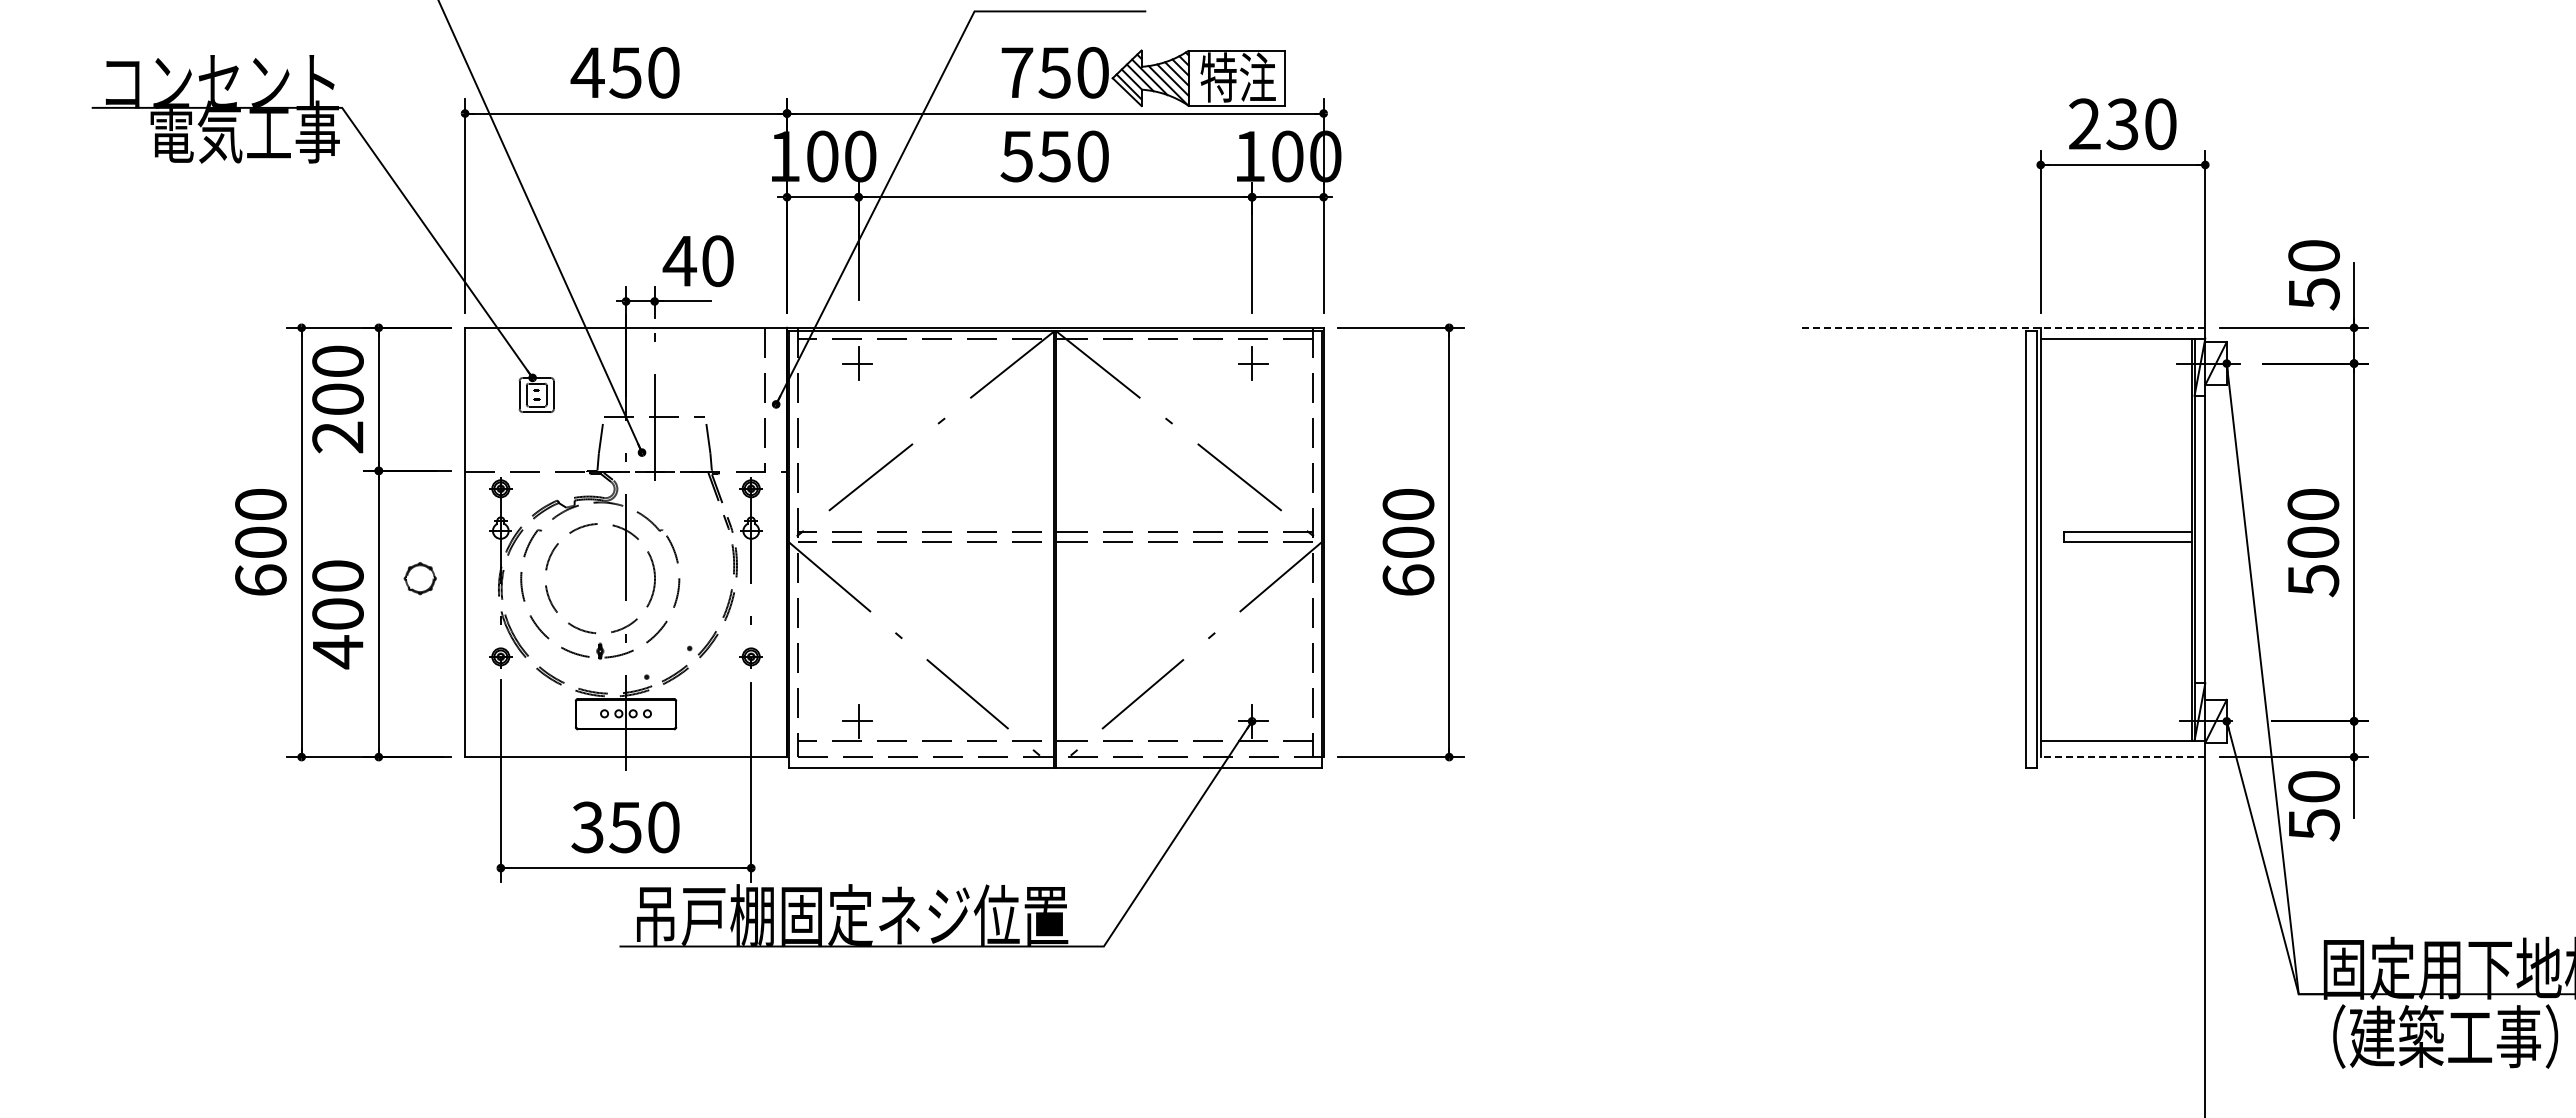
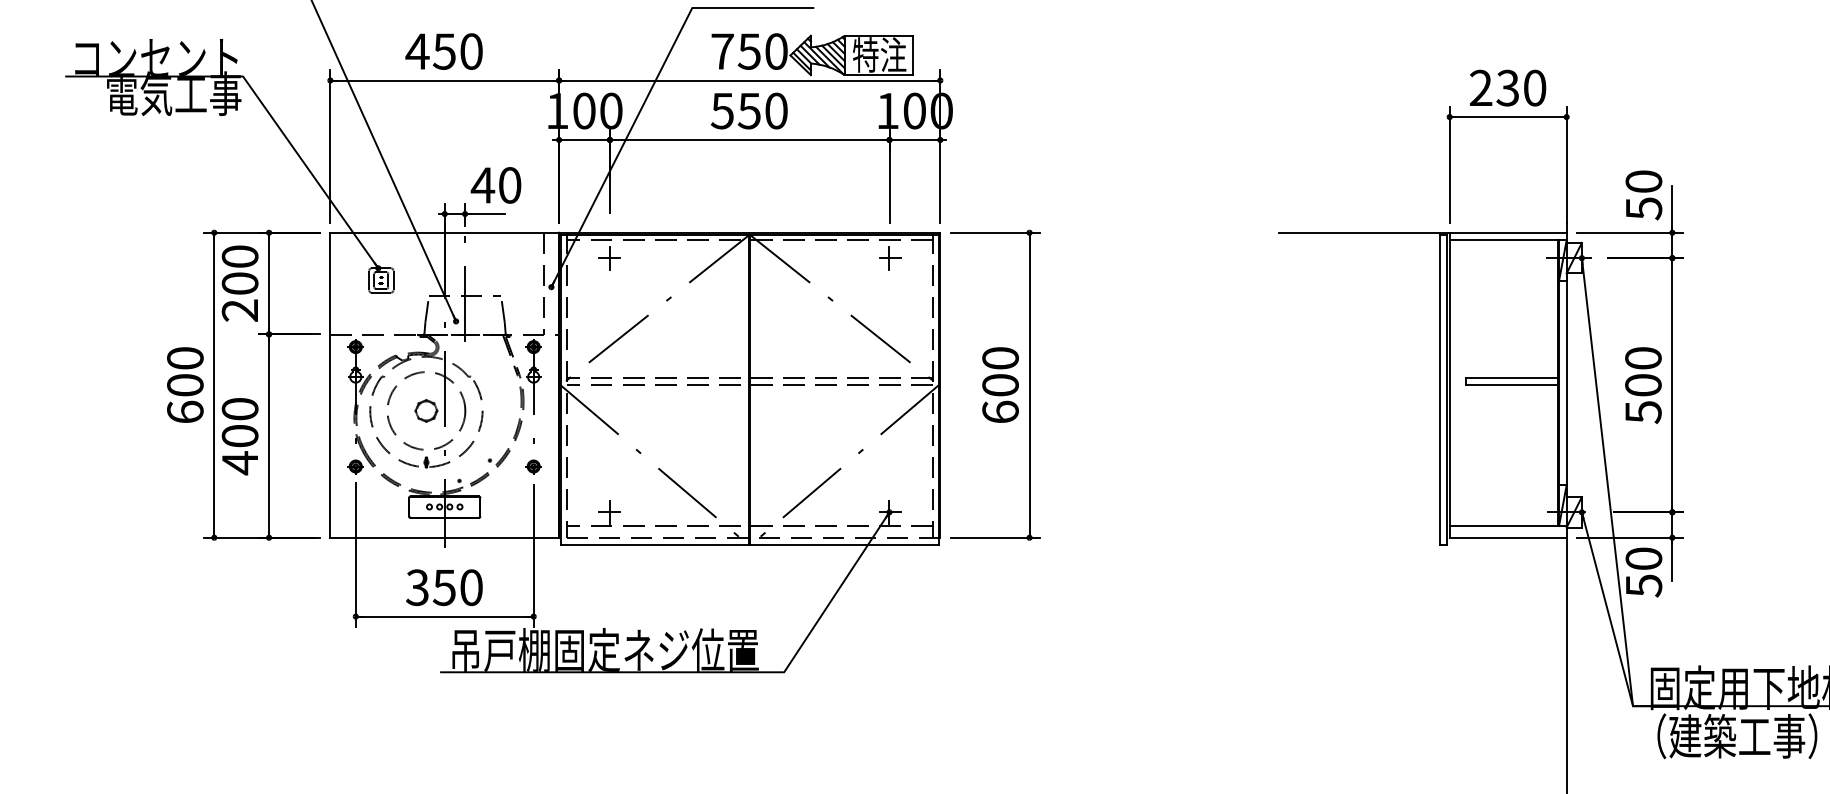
line: (2002, 327) -> (1422, 232), dashed -> solid
part: (419, 578) -> (425, 410), moved
line: (2122, 757) -> (1507, 538), dashed -> solid

